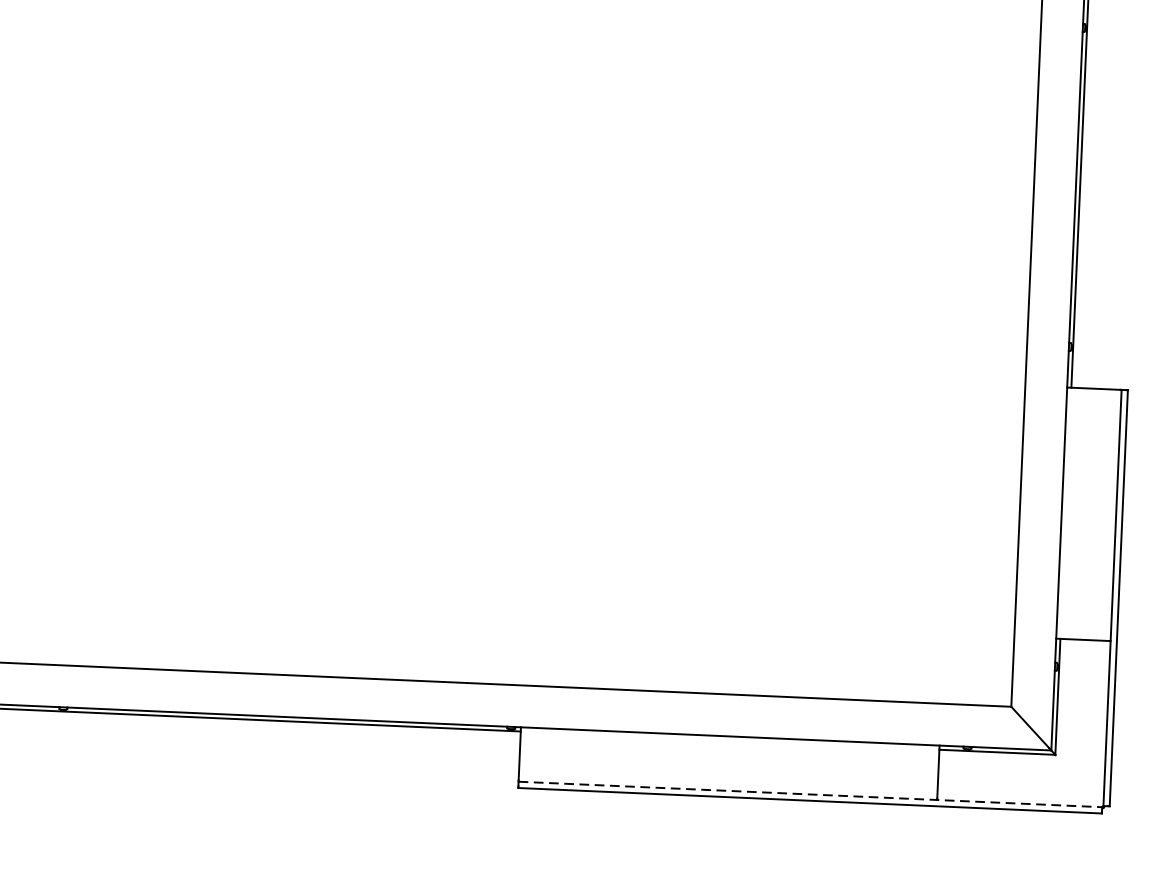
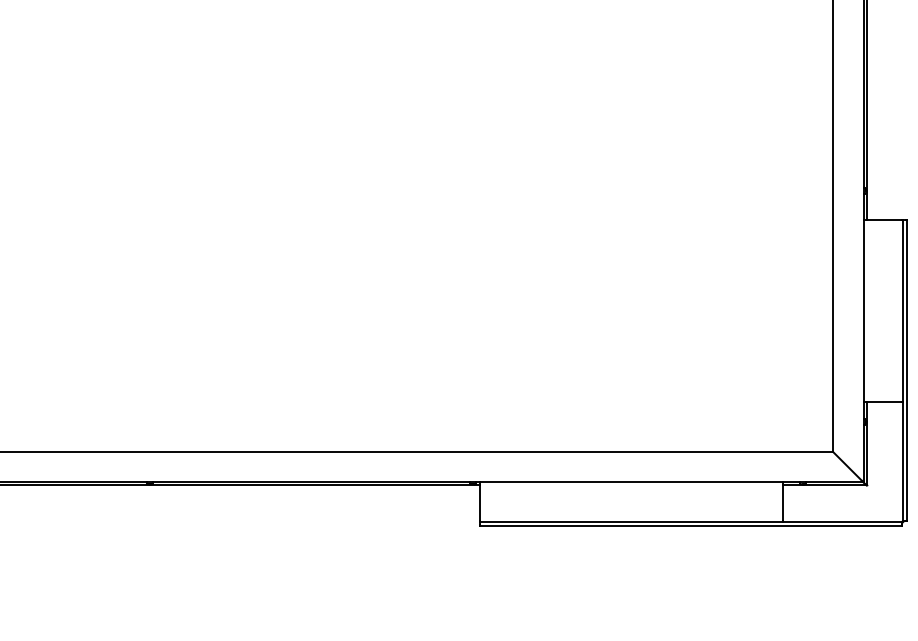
line: (810, 794) -> (691, 521), dashed -> solid

